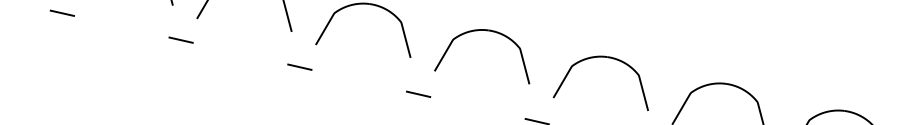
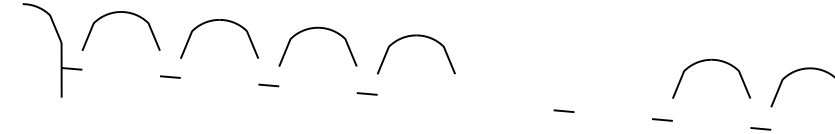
part: (488, 31) -> (514, 44), removed
part: (606, 58) -> (612, 52), removed
line: (418, 94) -> (465, 102), removed

